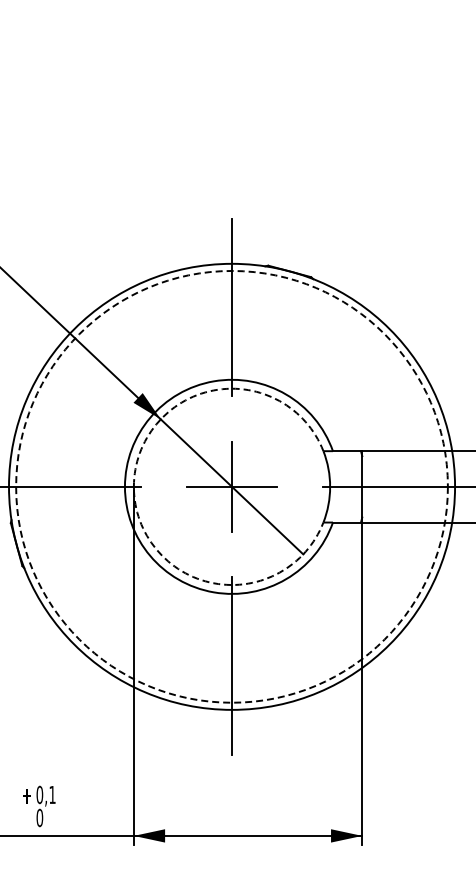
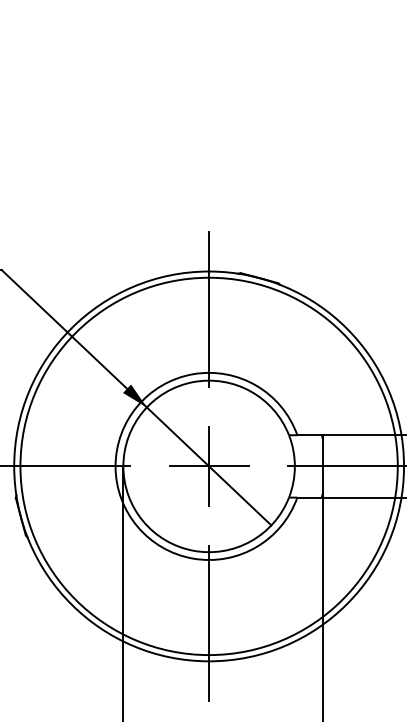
arc: (133, 486) -> (123, 466), dashed -> solid
circle: (231, 486) -> (208, 466), dashed -> solid

